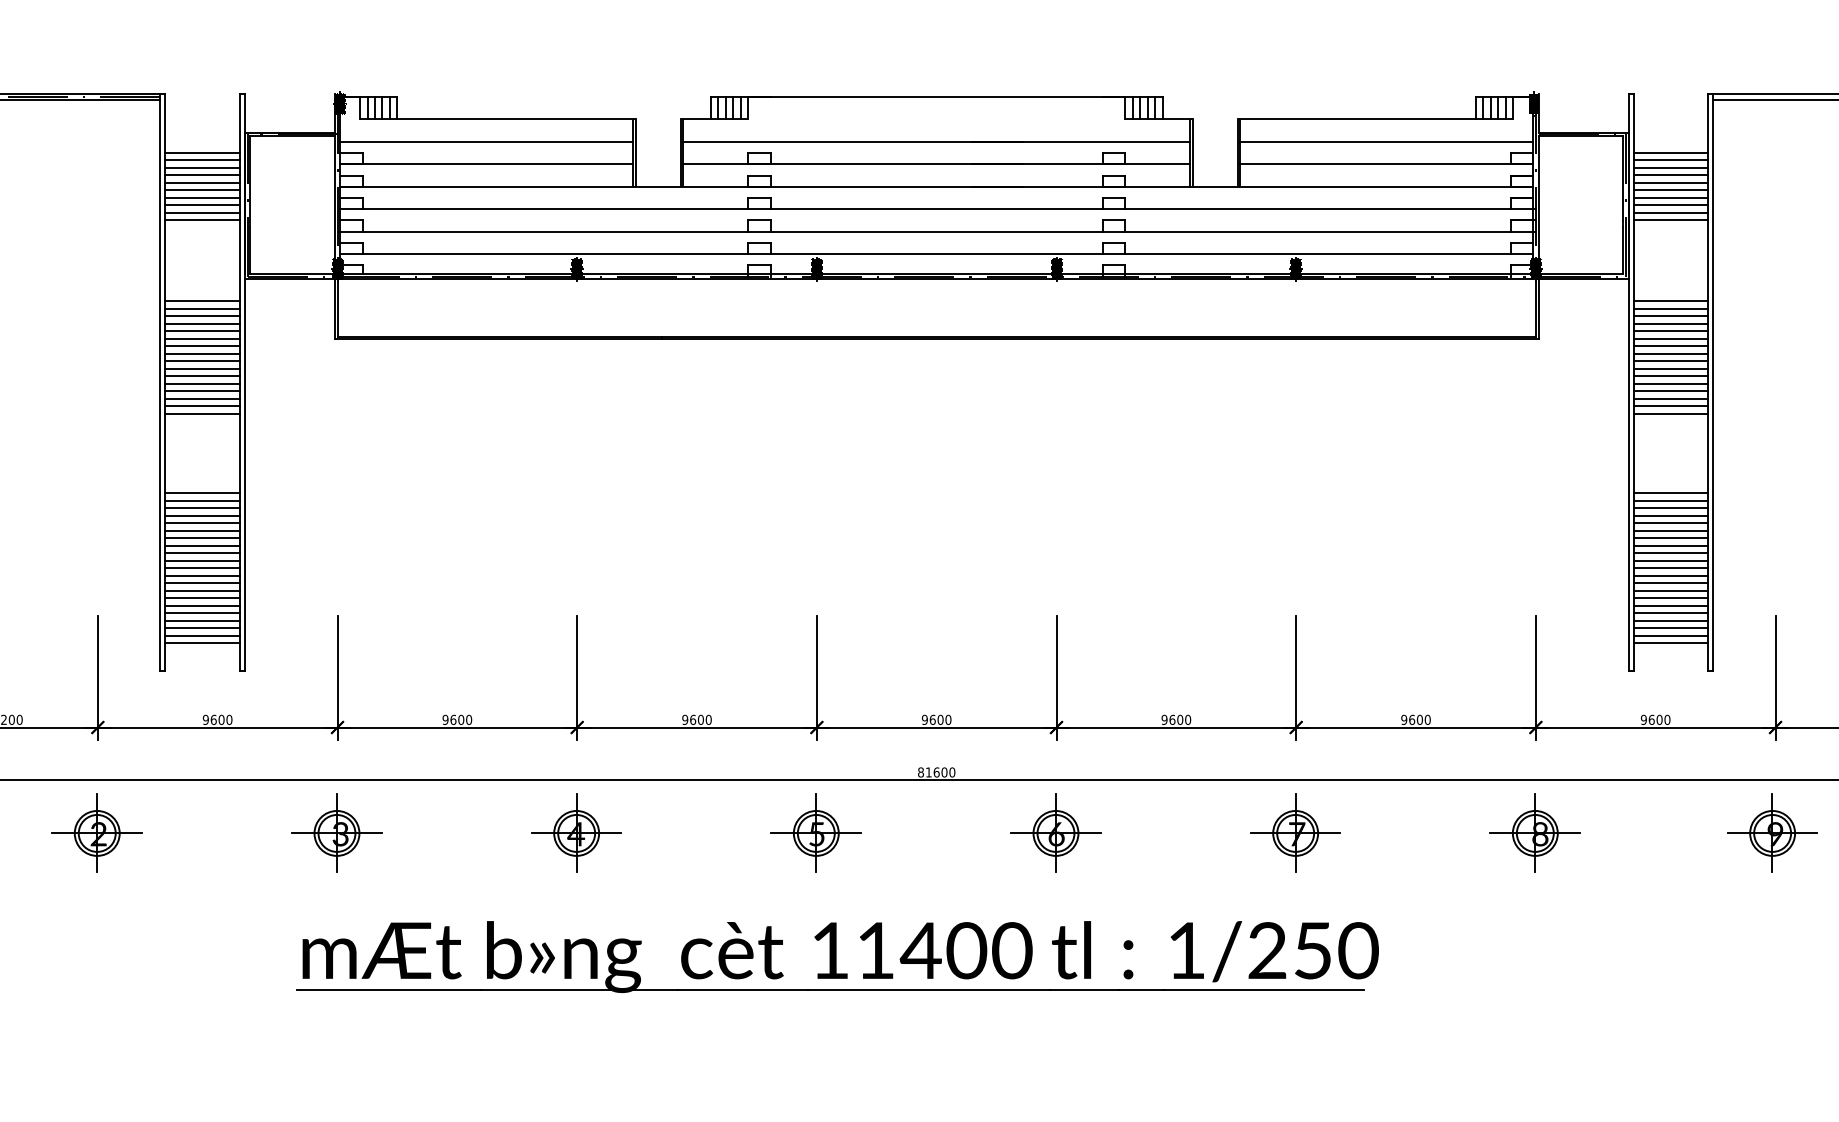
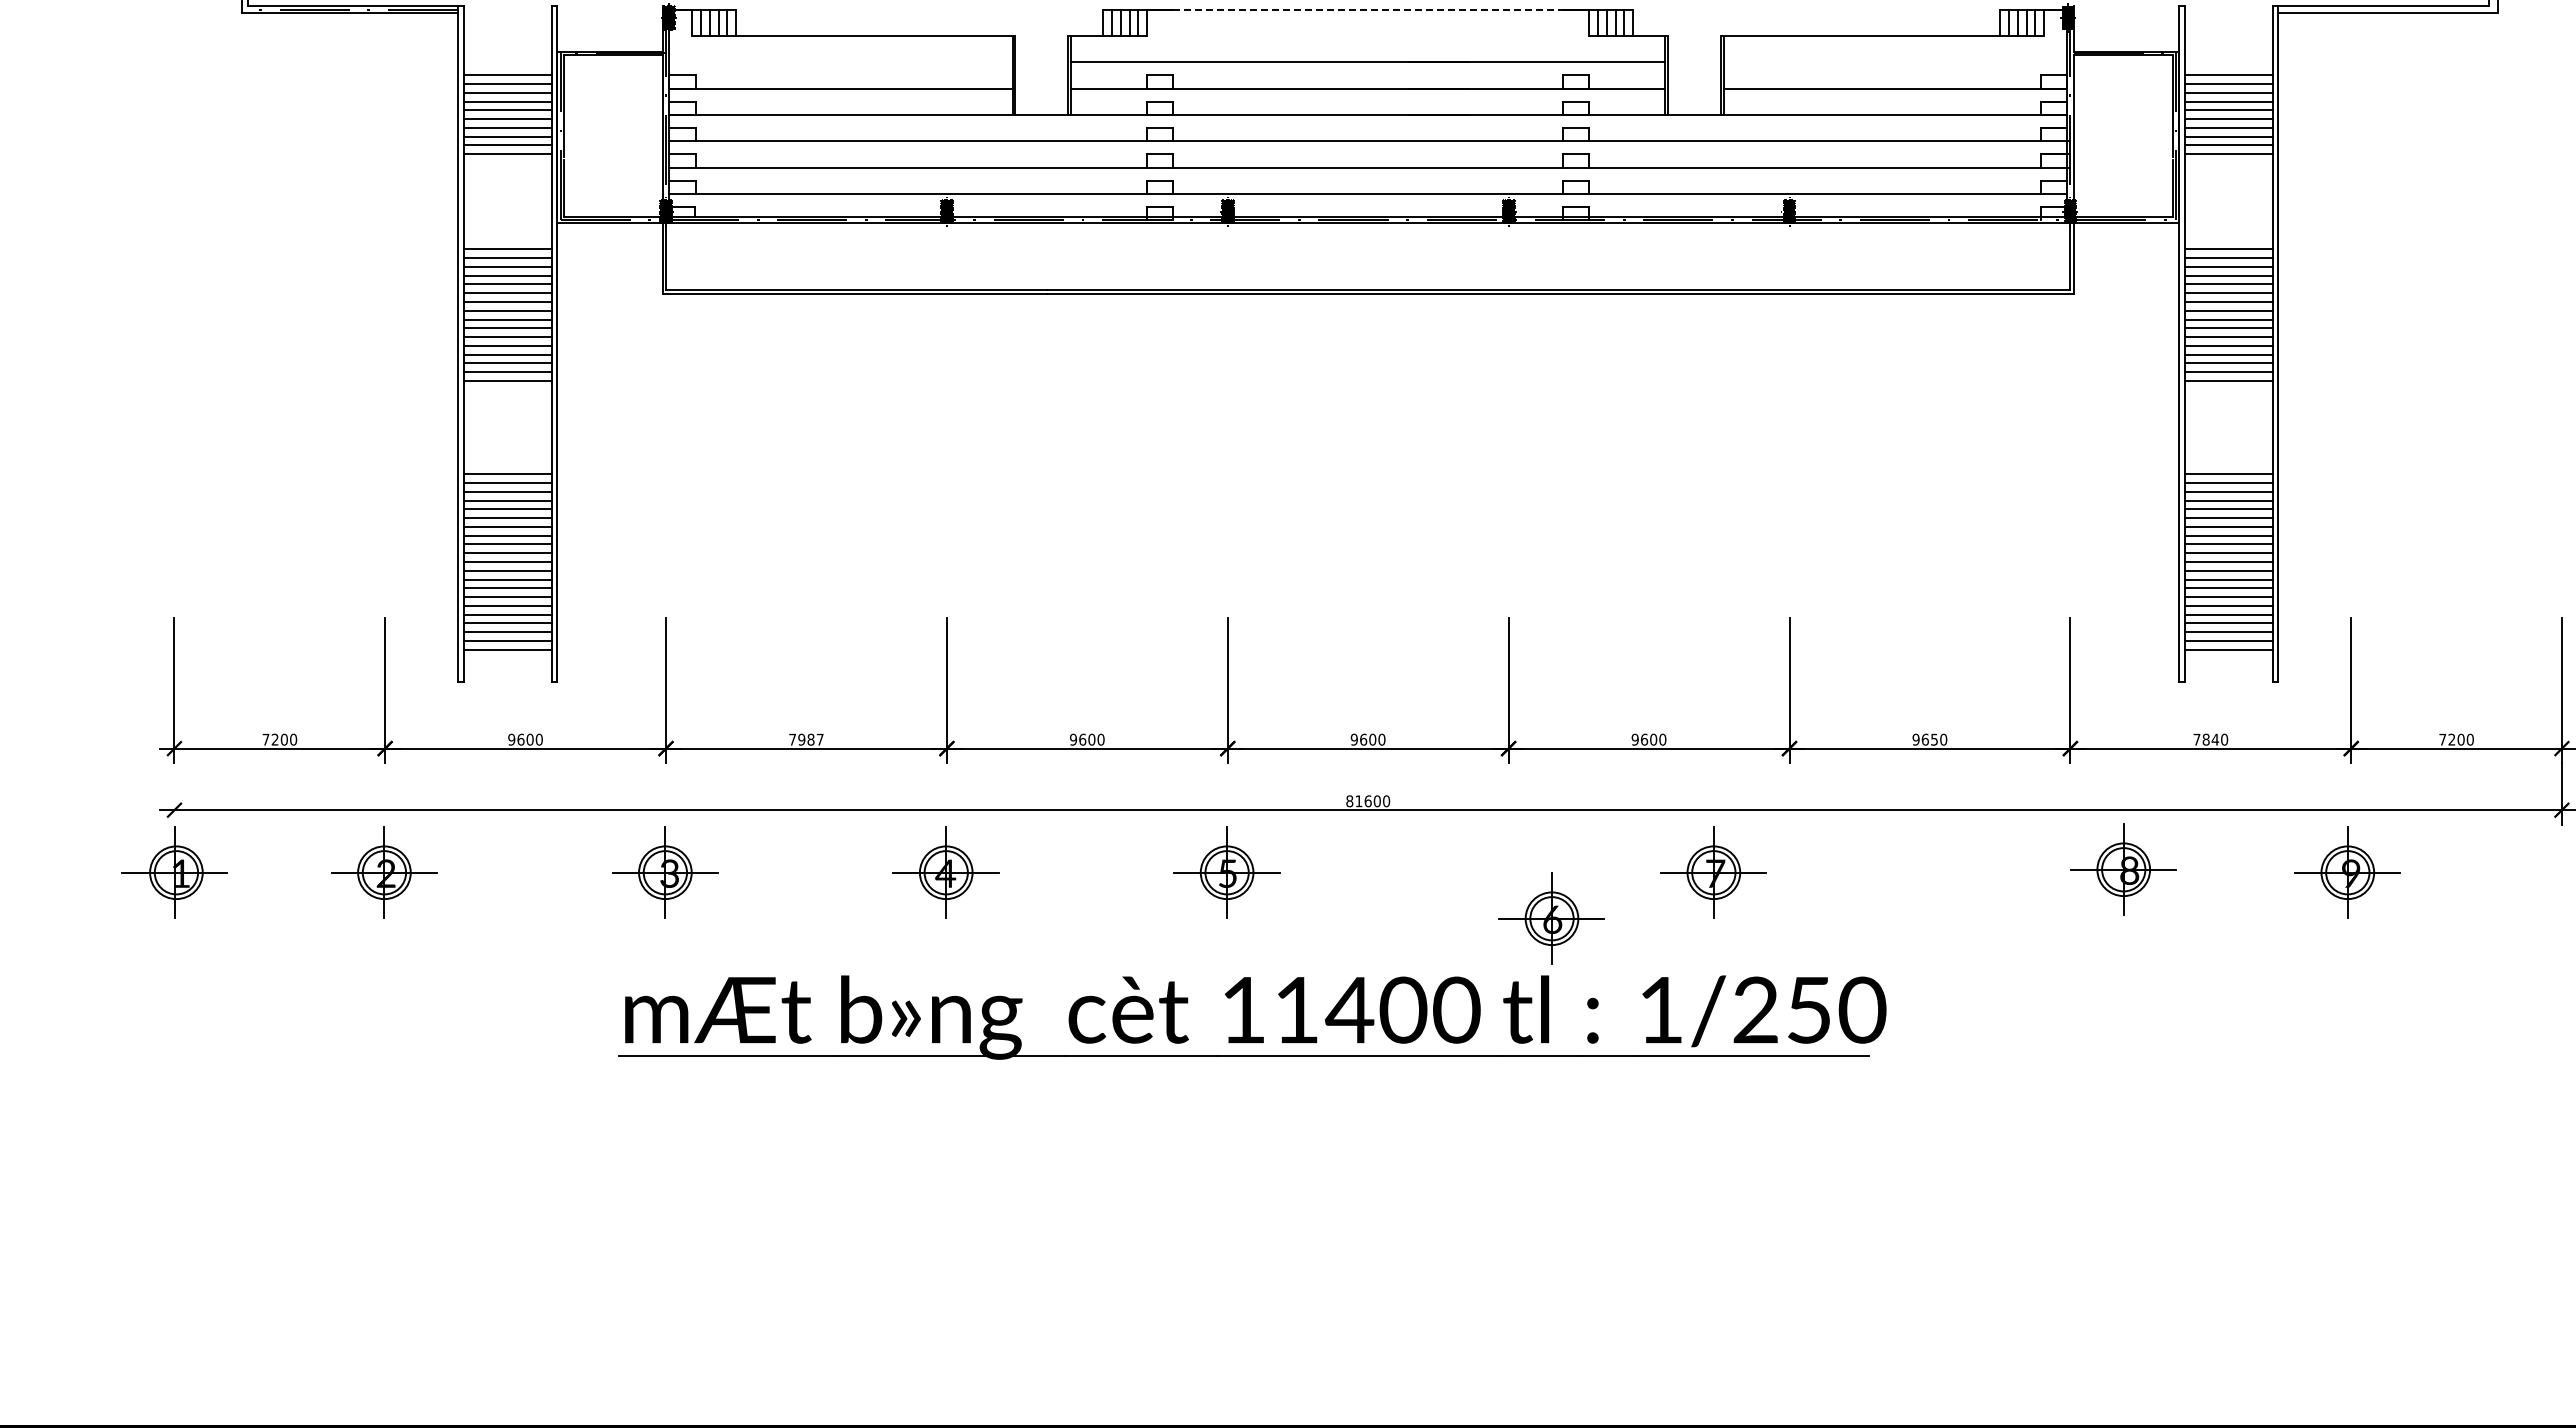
line: (936, 96) -> (1368, 9), solid -> dashed
line: (486, 142) -> (840, 62), removed
line: (1386, 142) -> (1895, 62), removed
text: (457, 719) -> (806, 739), 9600 -> 7987
text: (1419, 719) -> (1934, 739), 9600 -> 9650
text: (1652, 719) -> (2206, 739), 9600 -> 7840
part: (1055, 833) -> (1551, 918), moved
part: (1295, 833) -> (1713, 872), moved
part: (1535, 833) -> (2123, 869), moved

